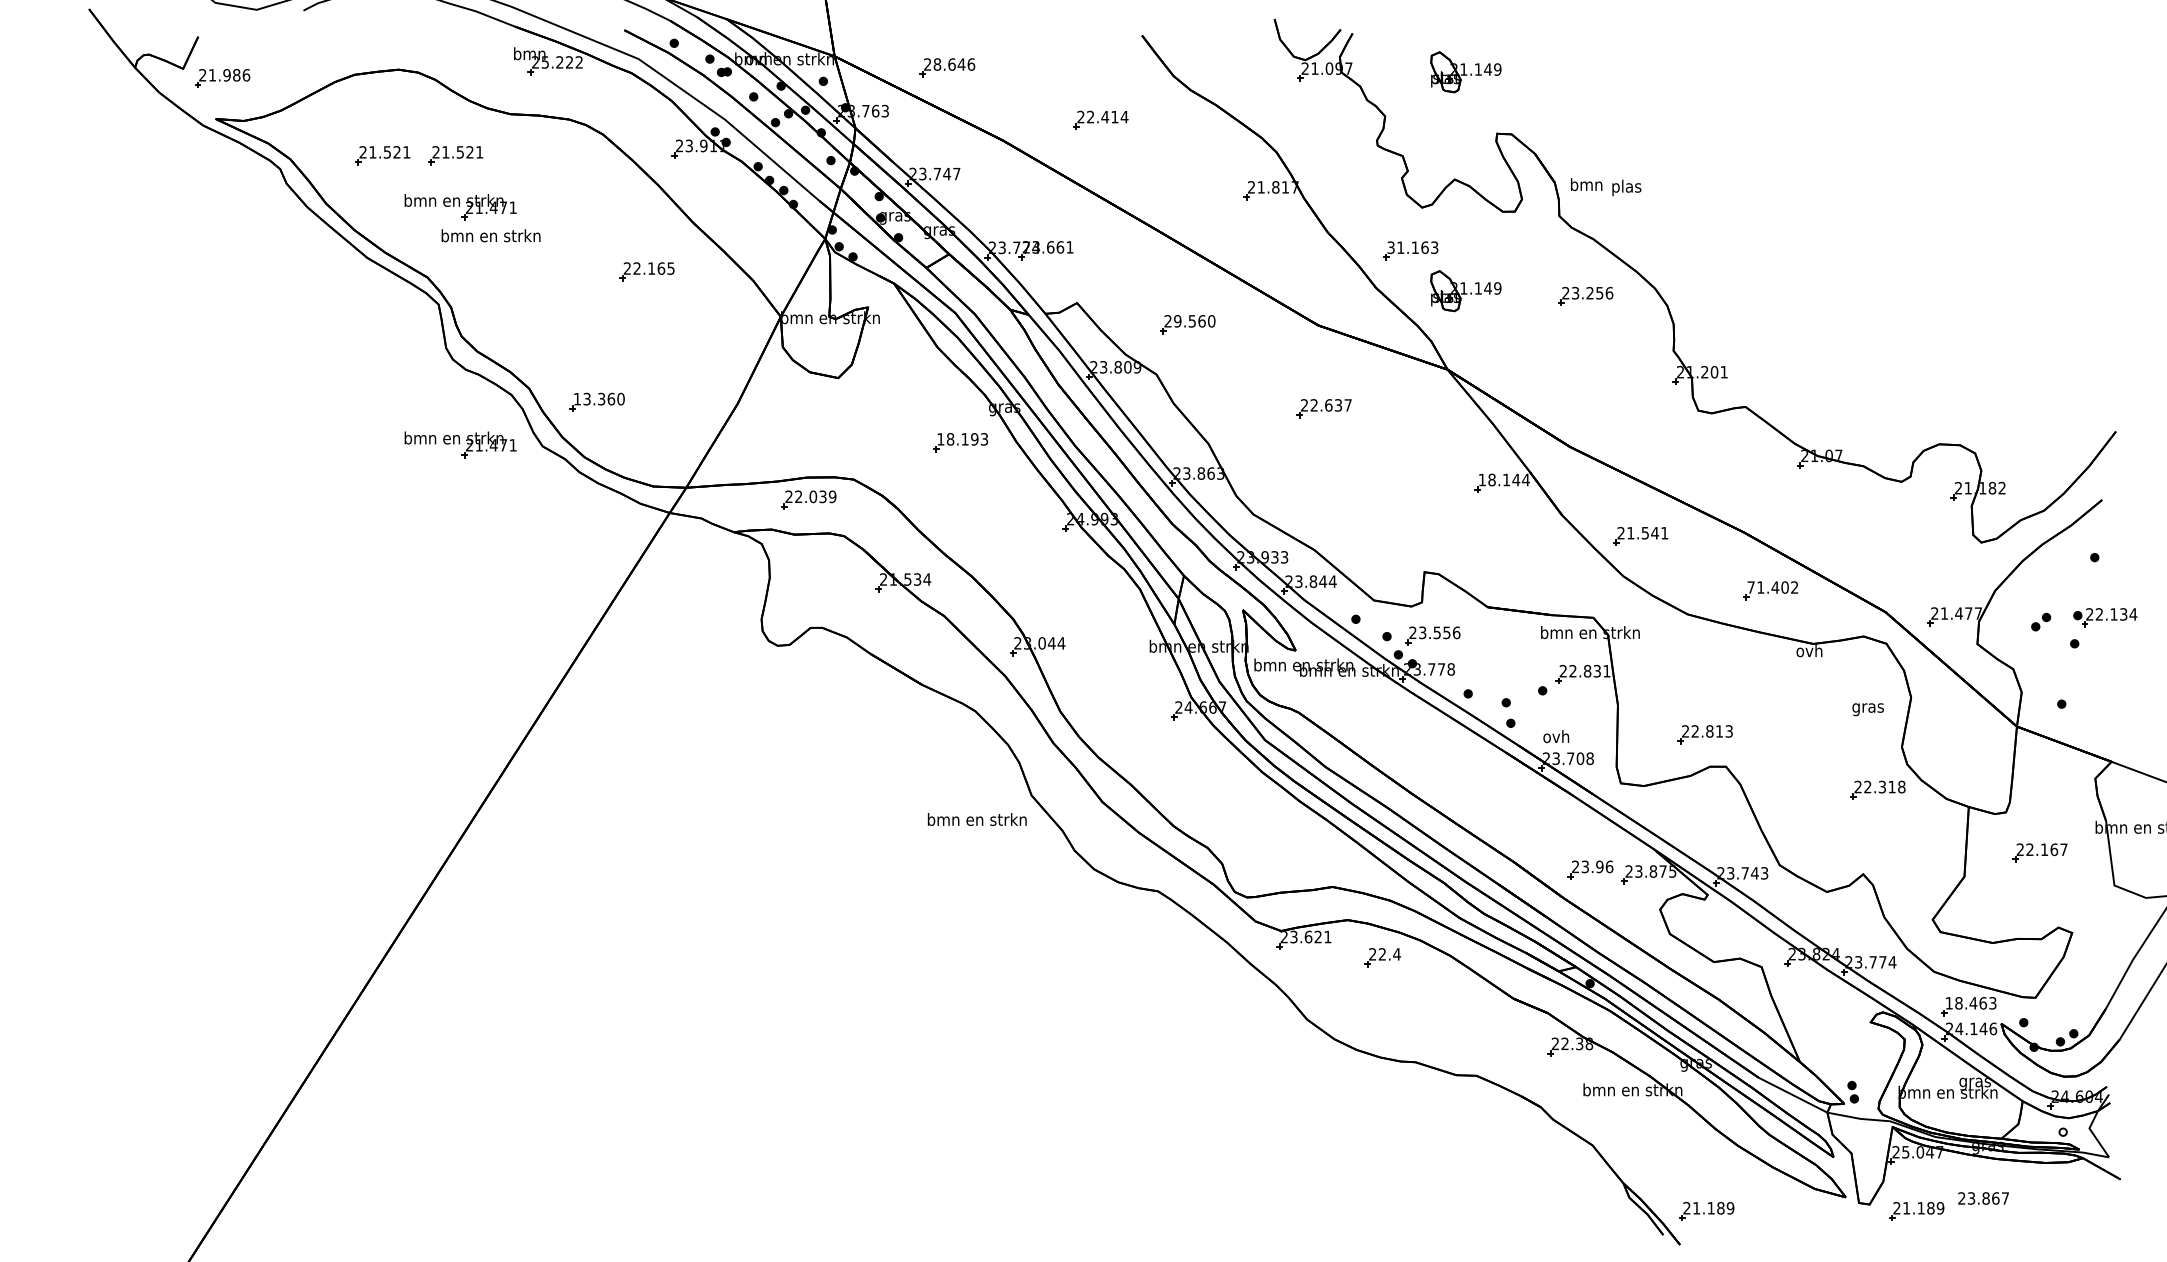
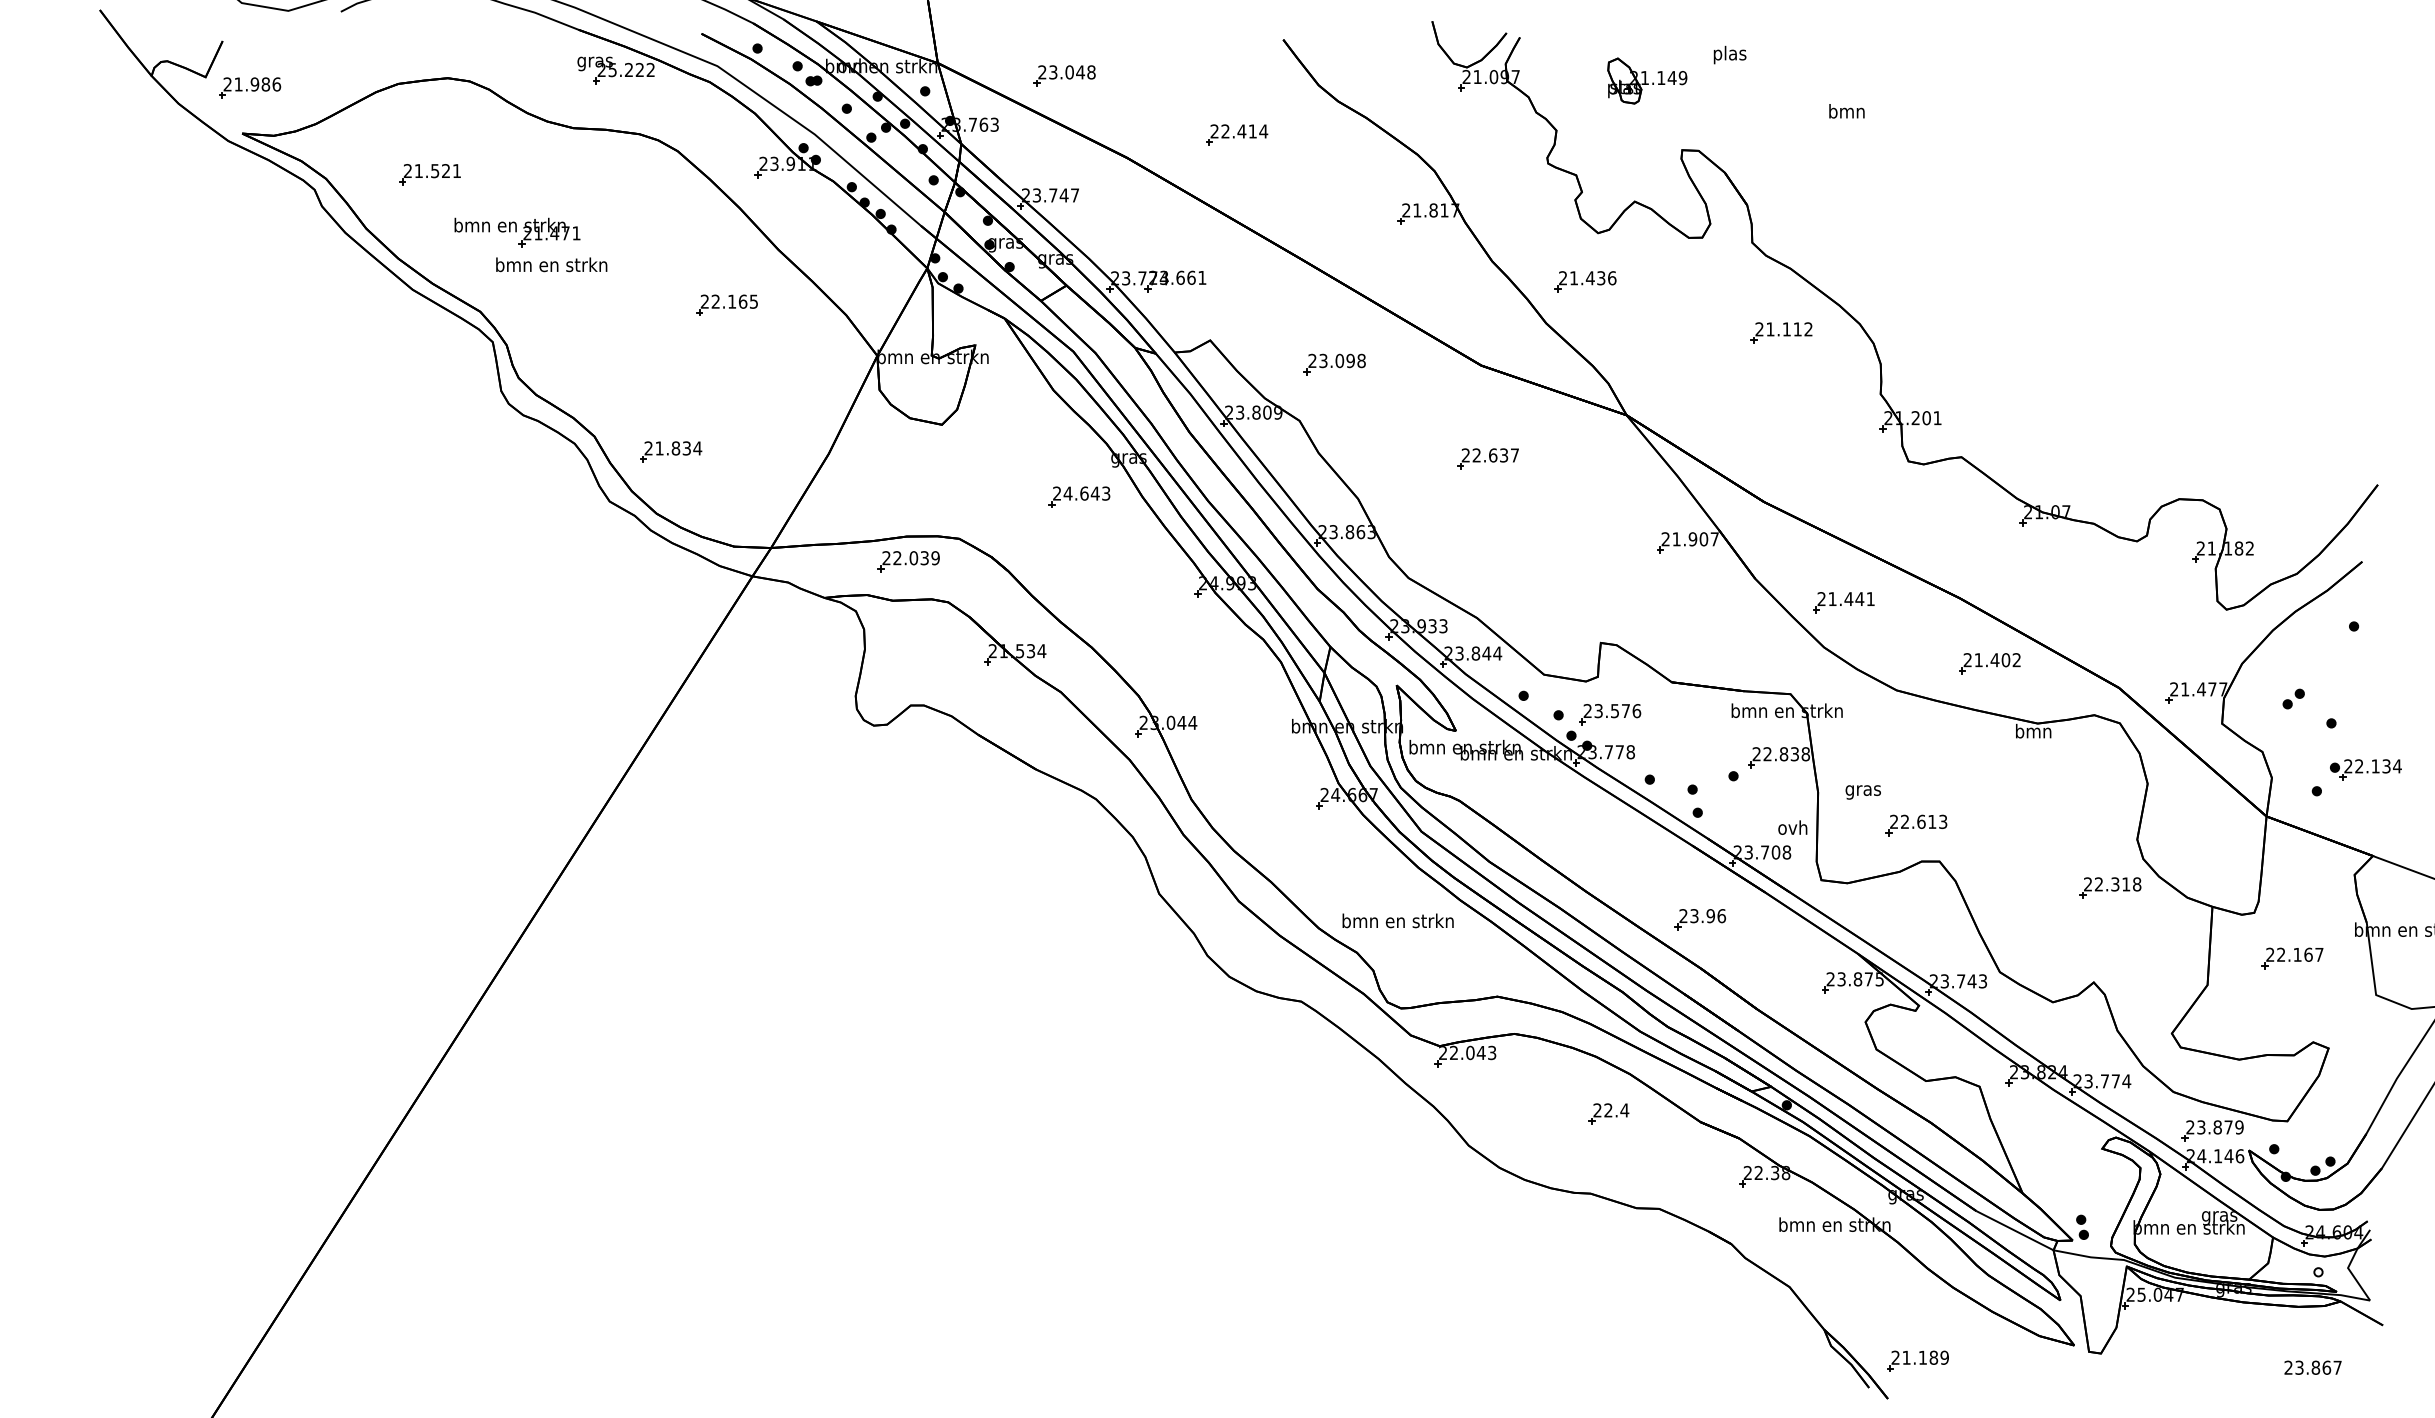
text: (529, 54) -> (594, 61), bmn -> gras
text: (954, 64) -> (1072, 72), 28.646 -> 23.048
part: (455, 155) -> (511, 174), removed
text: (1586, 184) -> (1846, 111), moved
text: (1626, 187) -> (1729, 54), moved
text: (1412, 247) -> (1587, 278), 31.163 -> 21.436
part: (1466, 290) -> (1647, 326), removed
text: (1592, 293) -> (1789, 329), 23.256 -> 21.112
text: (1194, 320) -> (1342, 360), 29.560 -> 23.098
text: (599, 399) -> (673, 448), 13.360 -> 21.834
text: (958, 439) -> (1076, 493), 18.193 -> 24.643
part: (460, 444) -> (517, 499), removed
text: (1504, 480) -> (1690, 539), 18.144 -> 21.907
text: (1644, 533) -> (1848, 599), 21.541 -> 21.441
text: (1750, 587) -> (1967, 660), 71.402 -> 21.402
part: (2104, 617) -> (2365, 769), moved
text: (1446, 633) -> (1625, 711), 23.556 -> 23.576
text: (1809, 650) -> (2033, 730), ovh -> bmn
text: (1606, 671) -> (1805, 754), 22.831 -> 22.838
text: (1867, 709) -> (1862, 792), moved
text: (1709, 731) -> (1921, 821), 22.813 -> 22.613
text: (1555, 736) -> (1792, 827), moved
text: (976, 819) -> (1397, 920), moved
part: (1589, 869) -> (1699, 919), moved
text: (1311, 936) -> (1473, 1052), 23.621 -> 22.043
part: (1382, 957) -> (1608, 1113), moved
text: (1970, 1003) -> (2214, 1127), 18.463 -> 23.879
text: (1983, 1198) -> (2312, 1367), moved
part: (1916, 1210) -> (2153, 1360), removed

